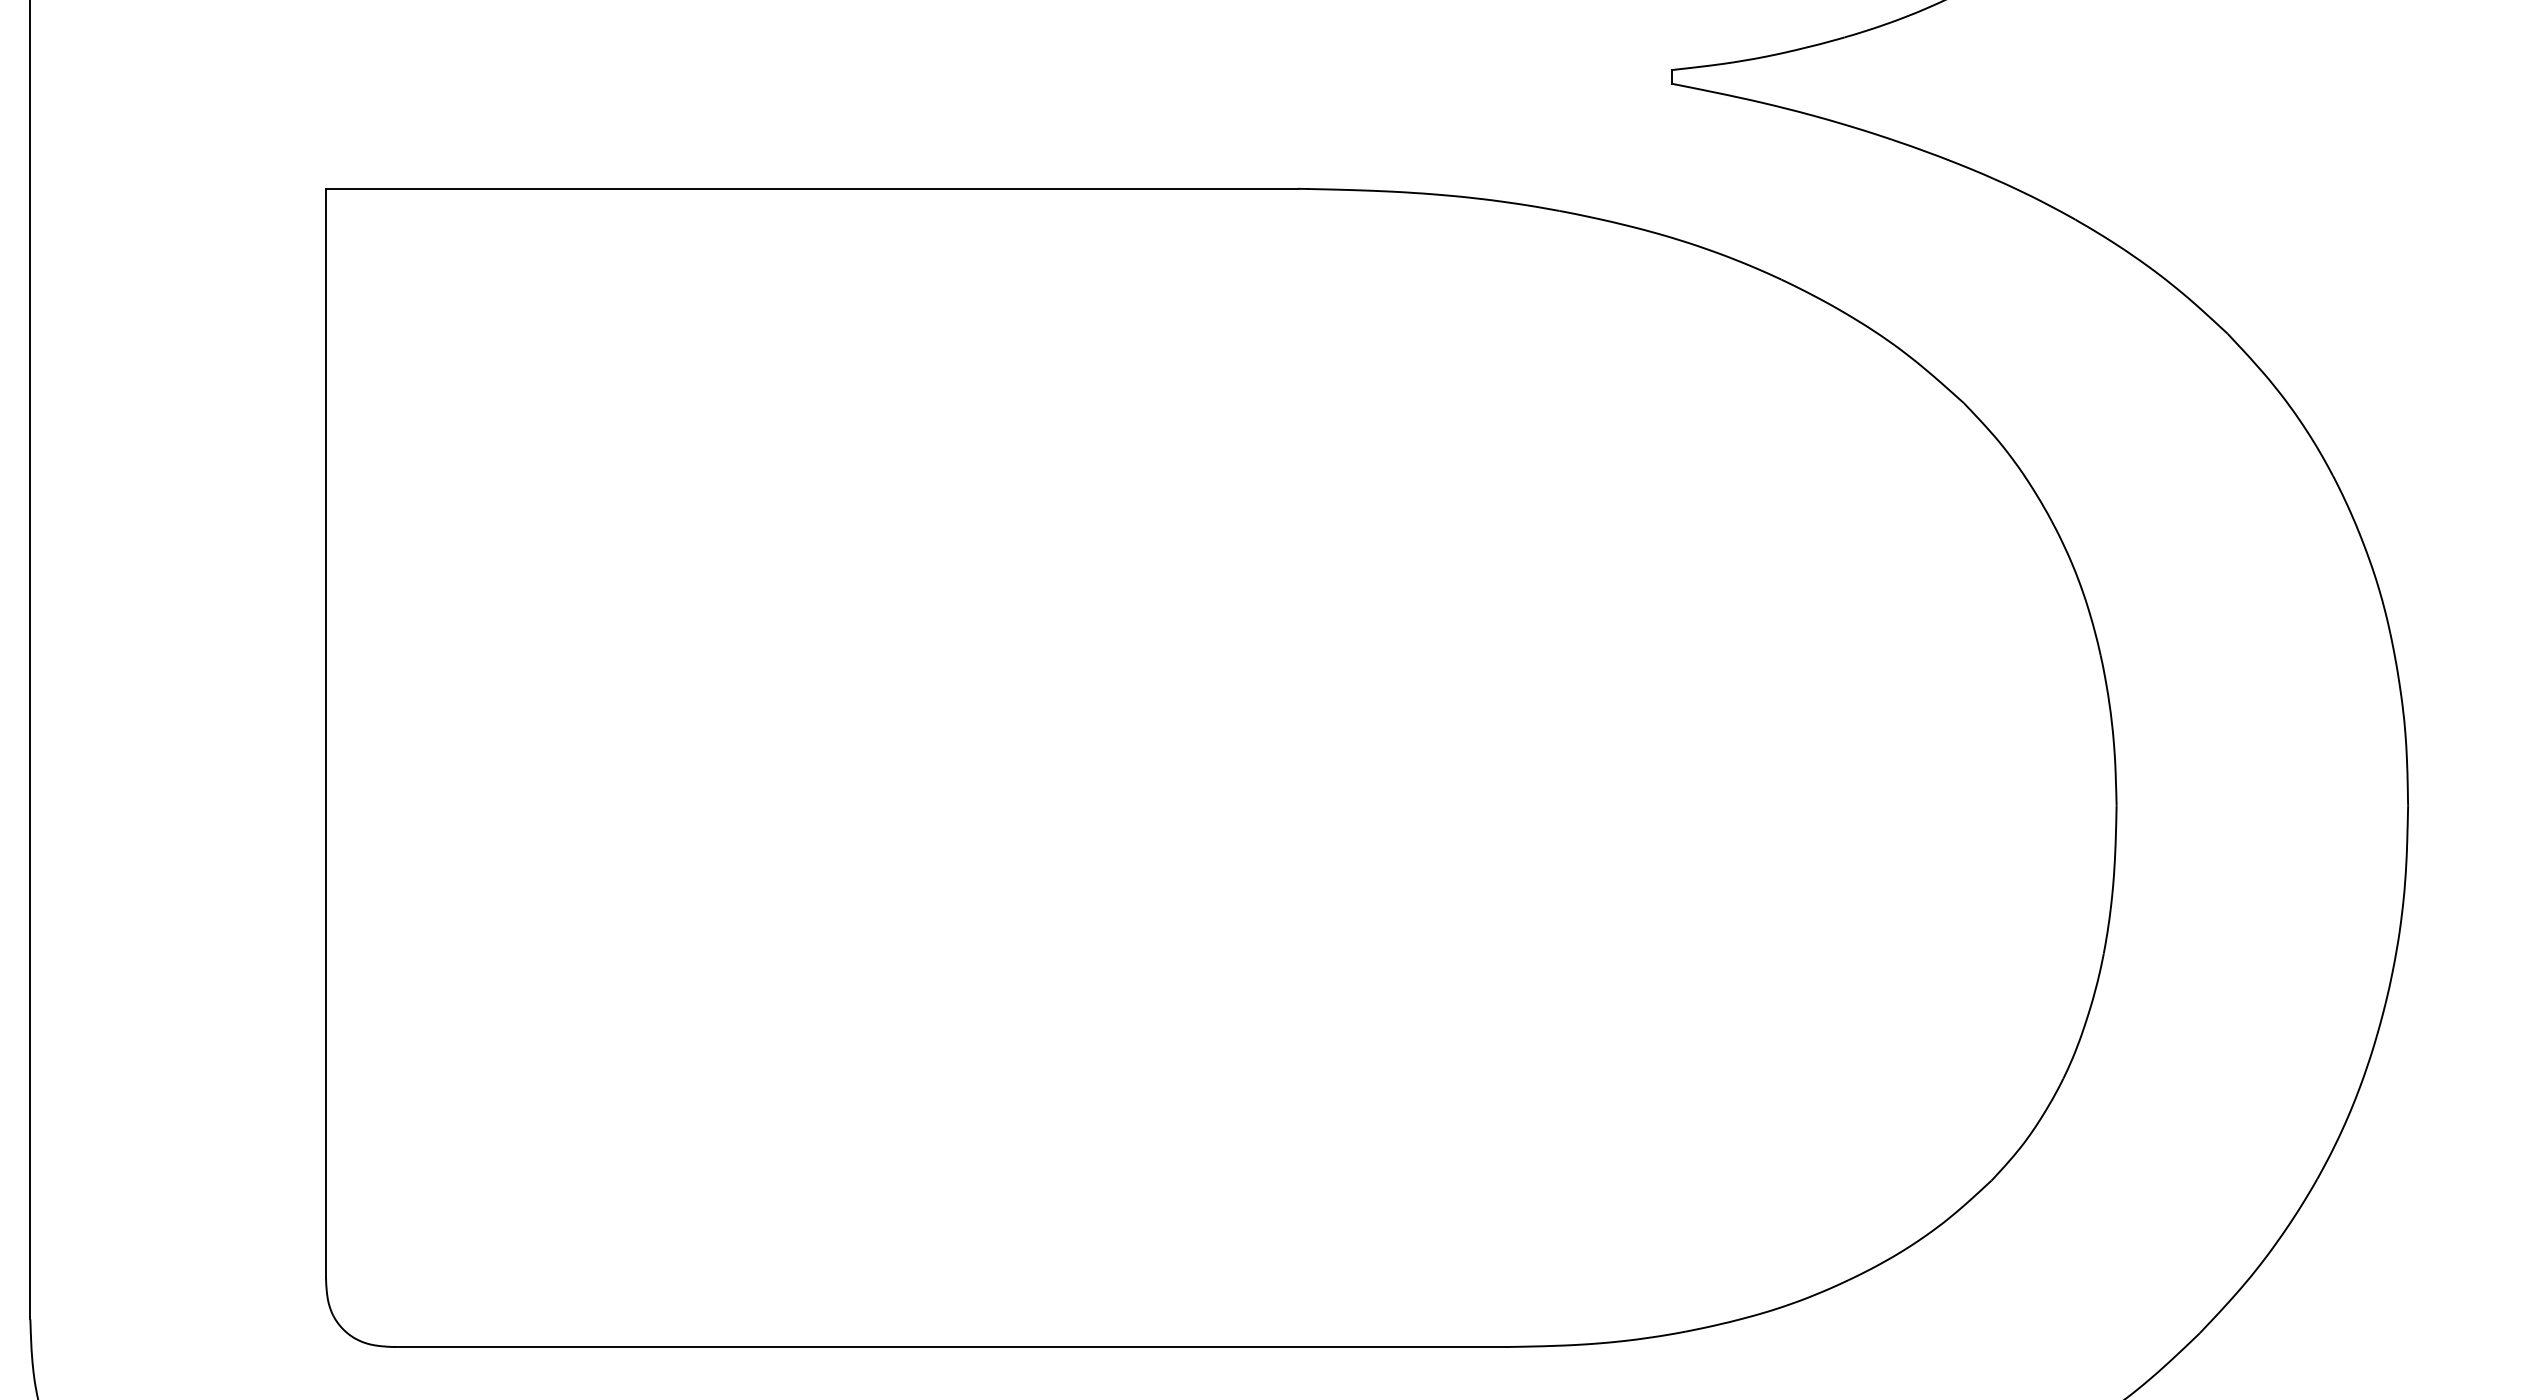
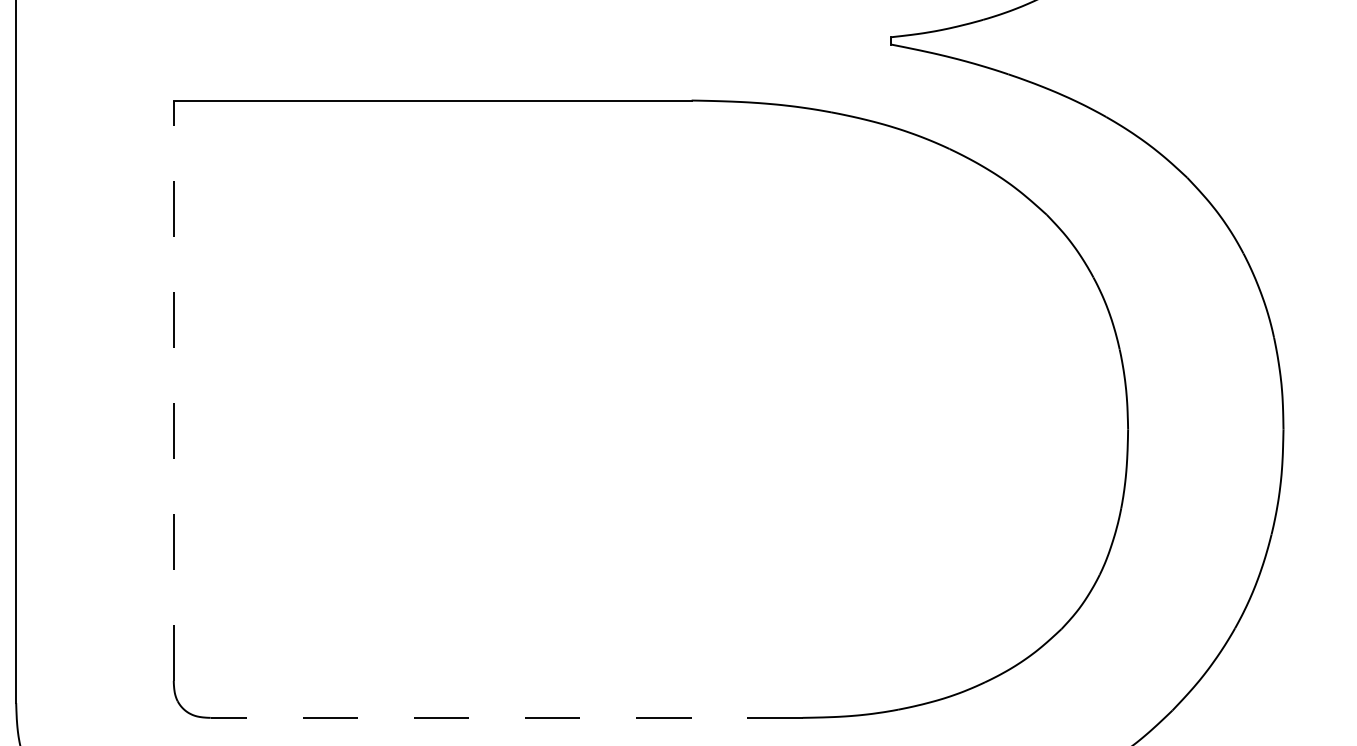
line: (325, 732) -> (173, 390), solid -> dashed
line: (950, 1346) -> (506, 717), solid -> dashed

